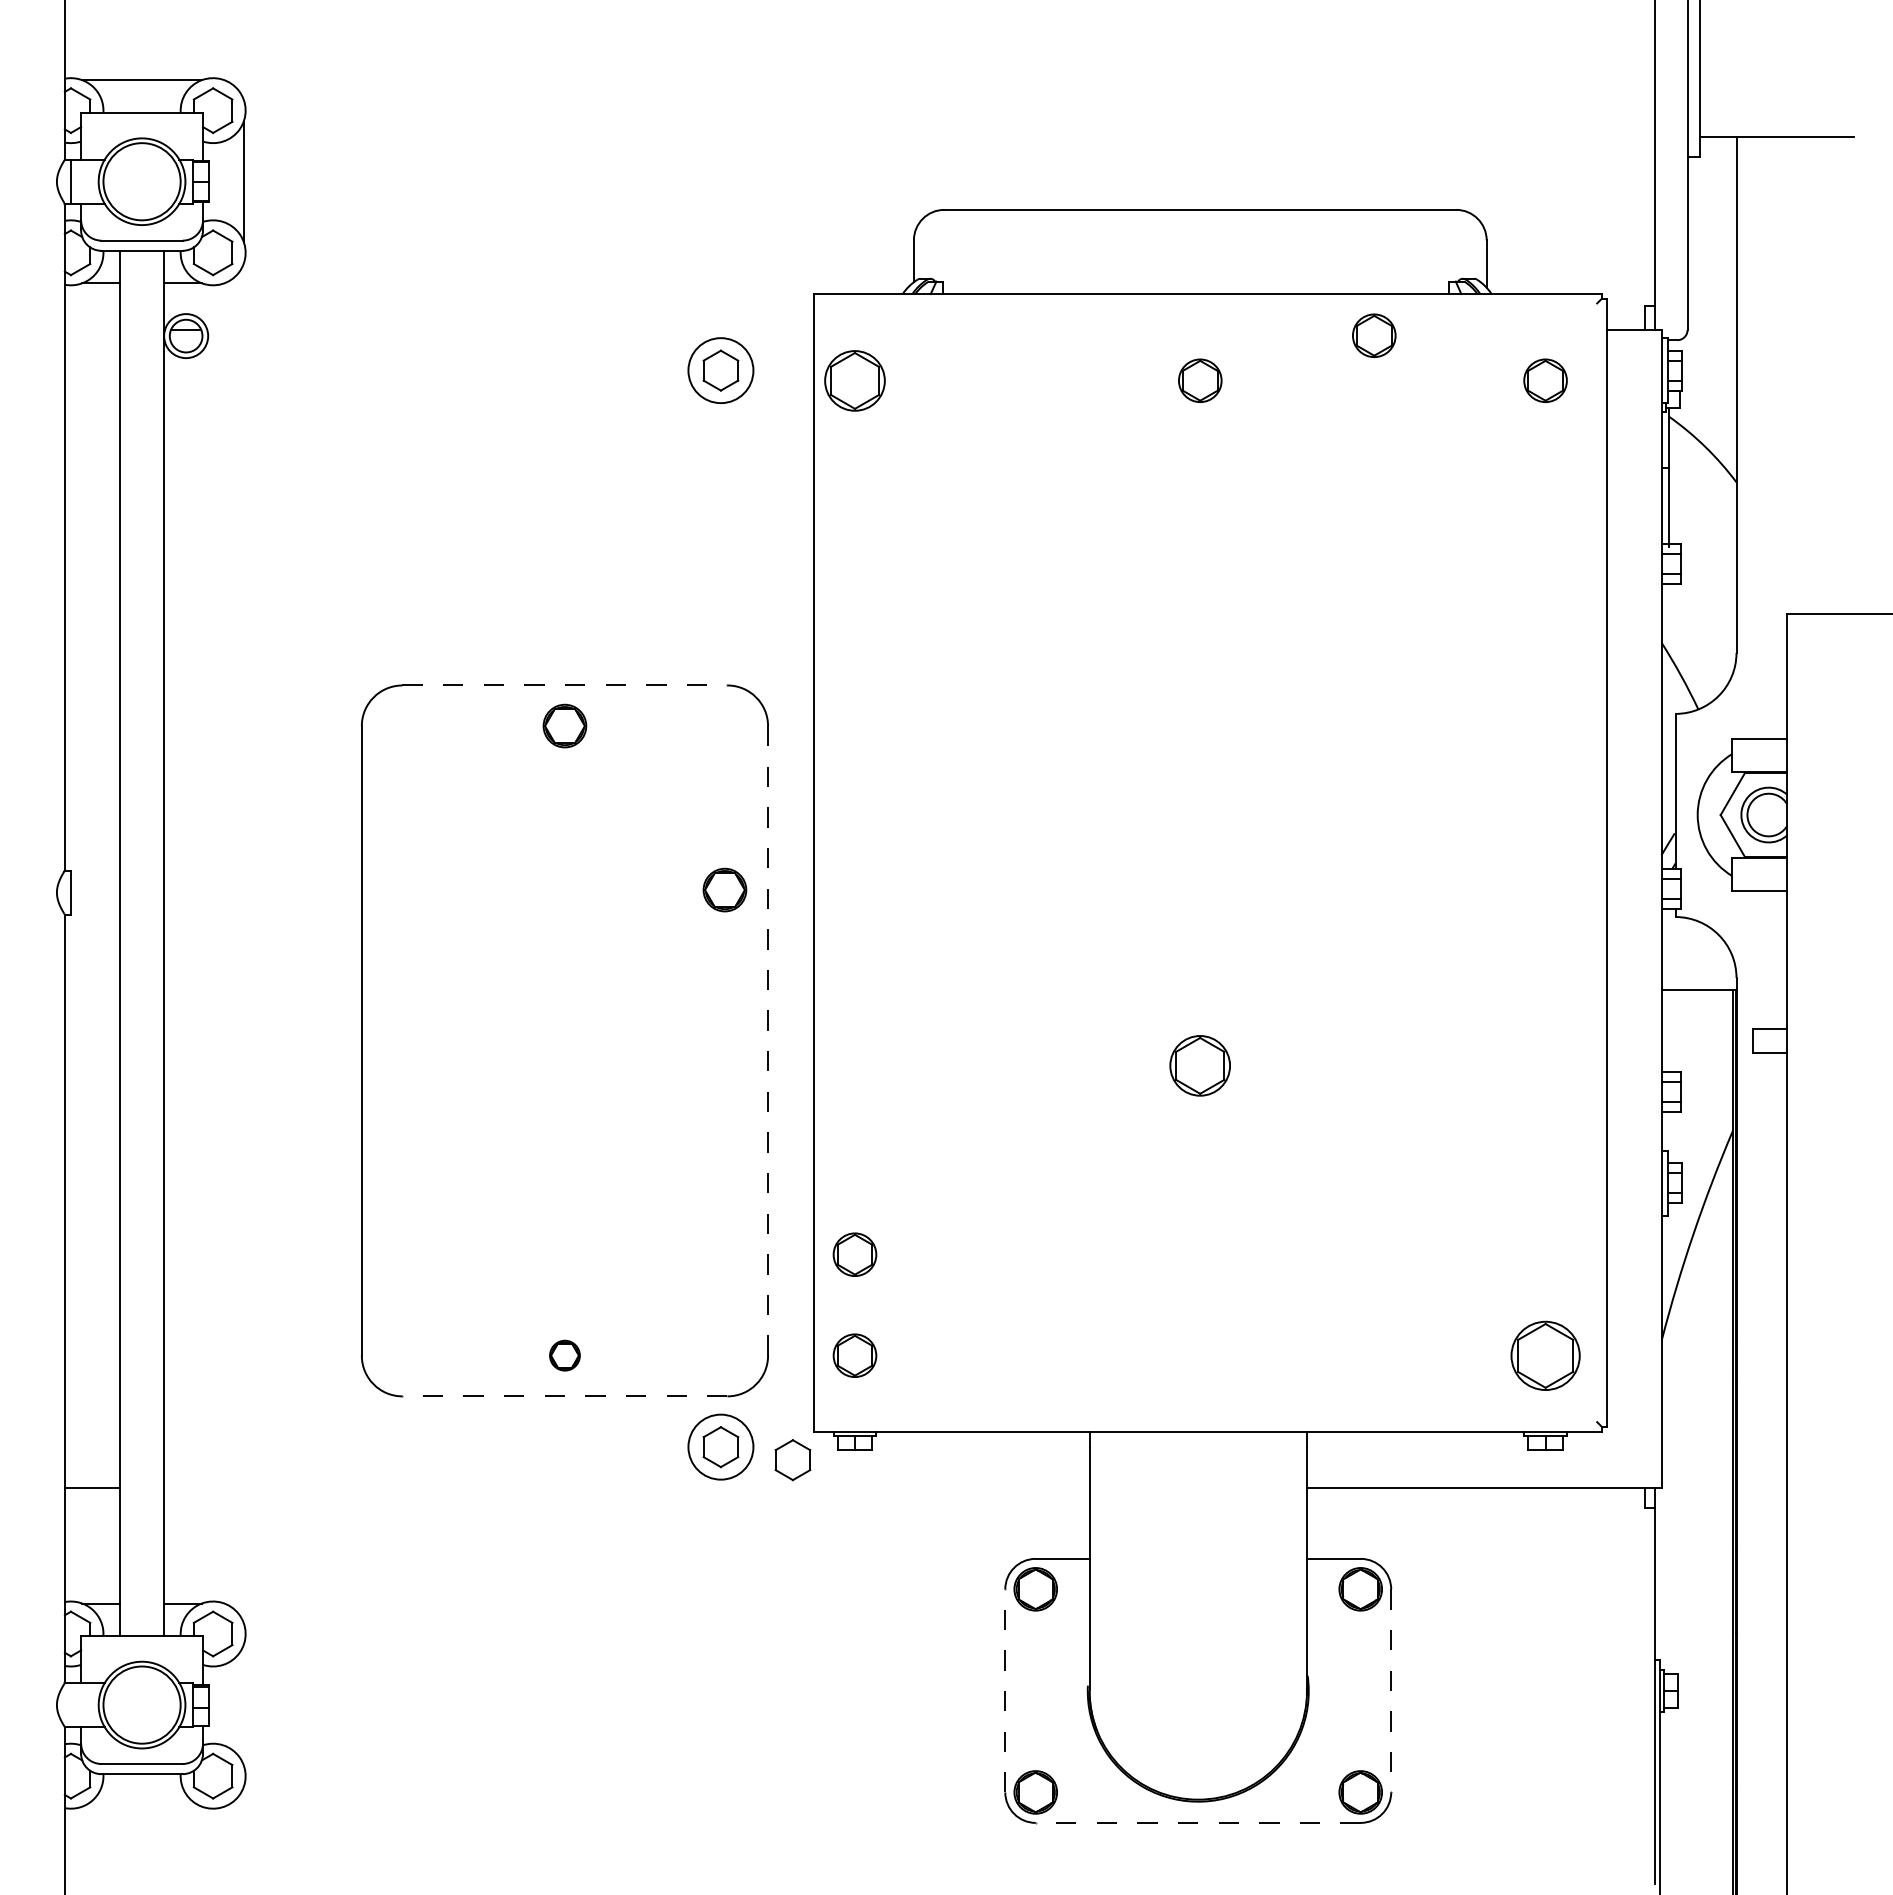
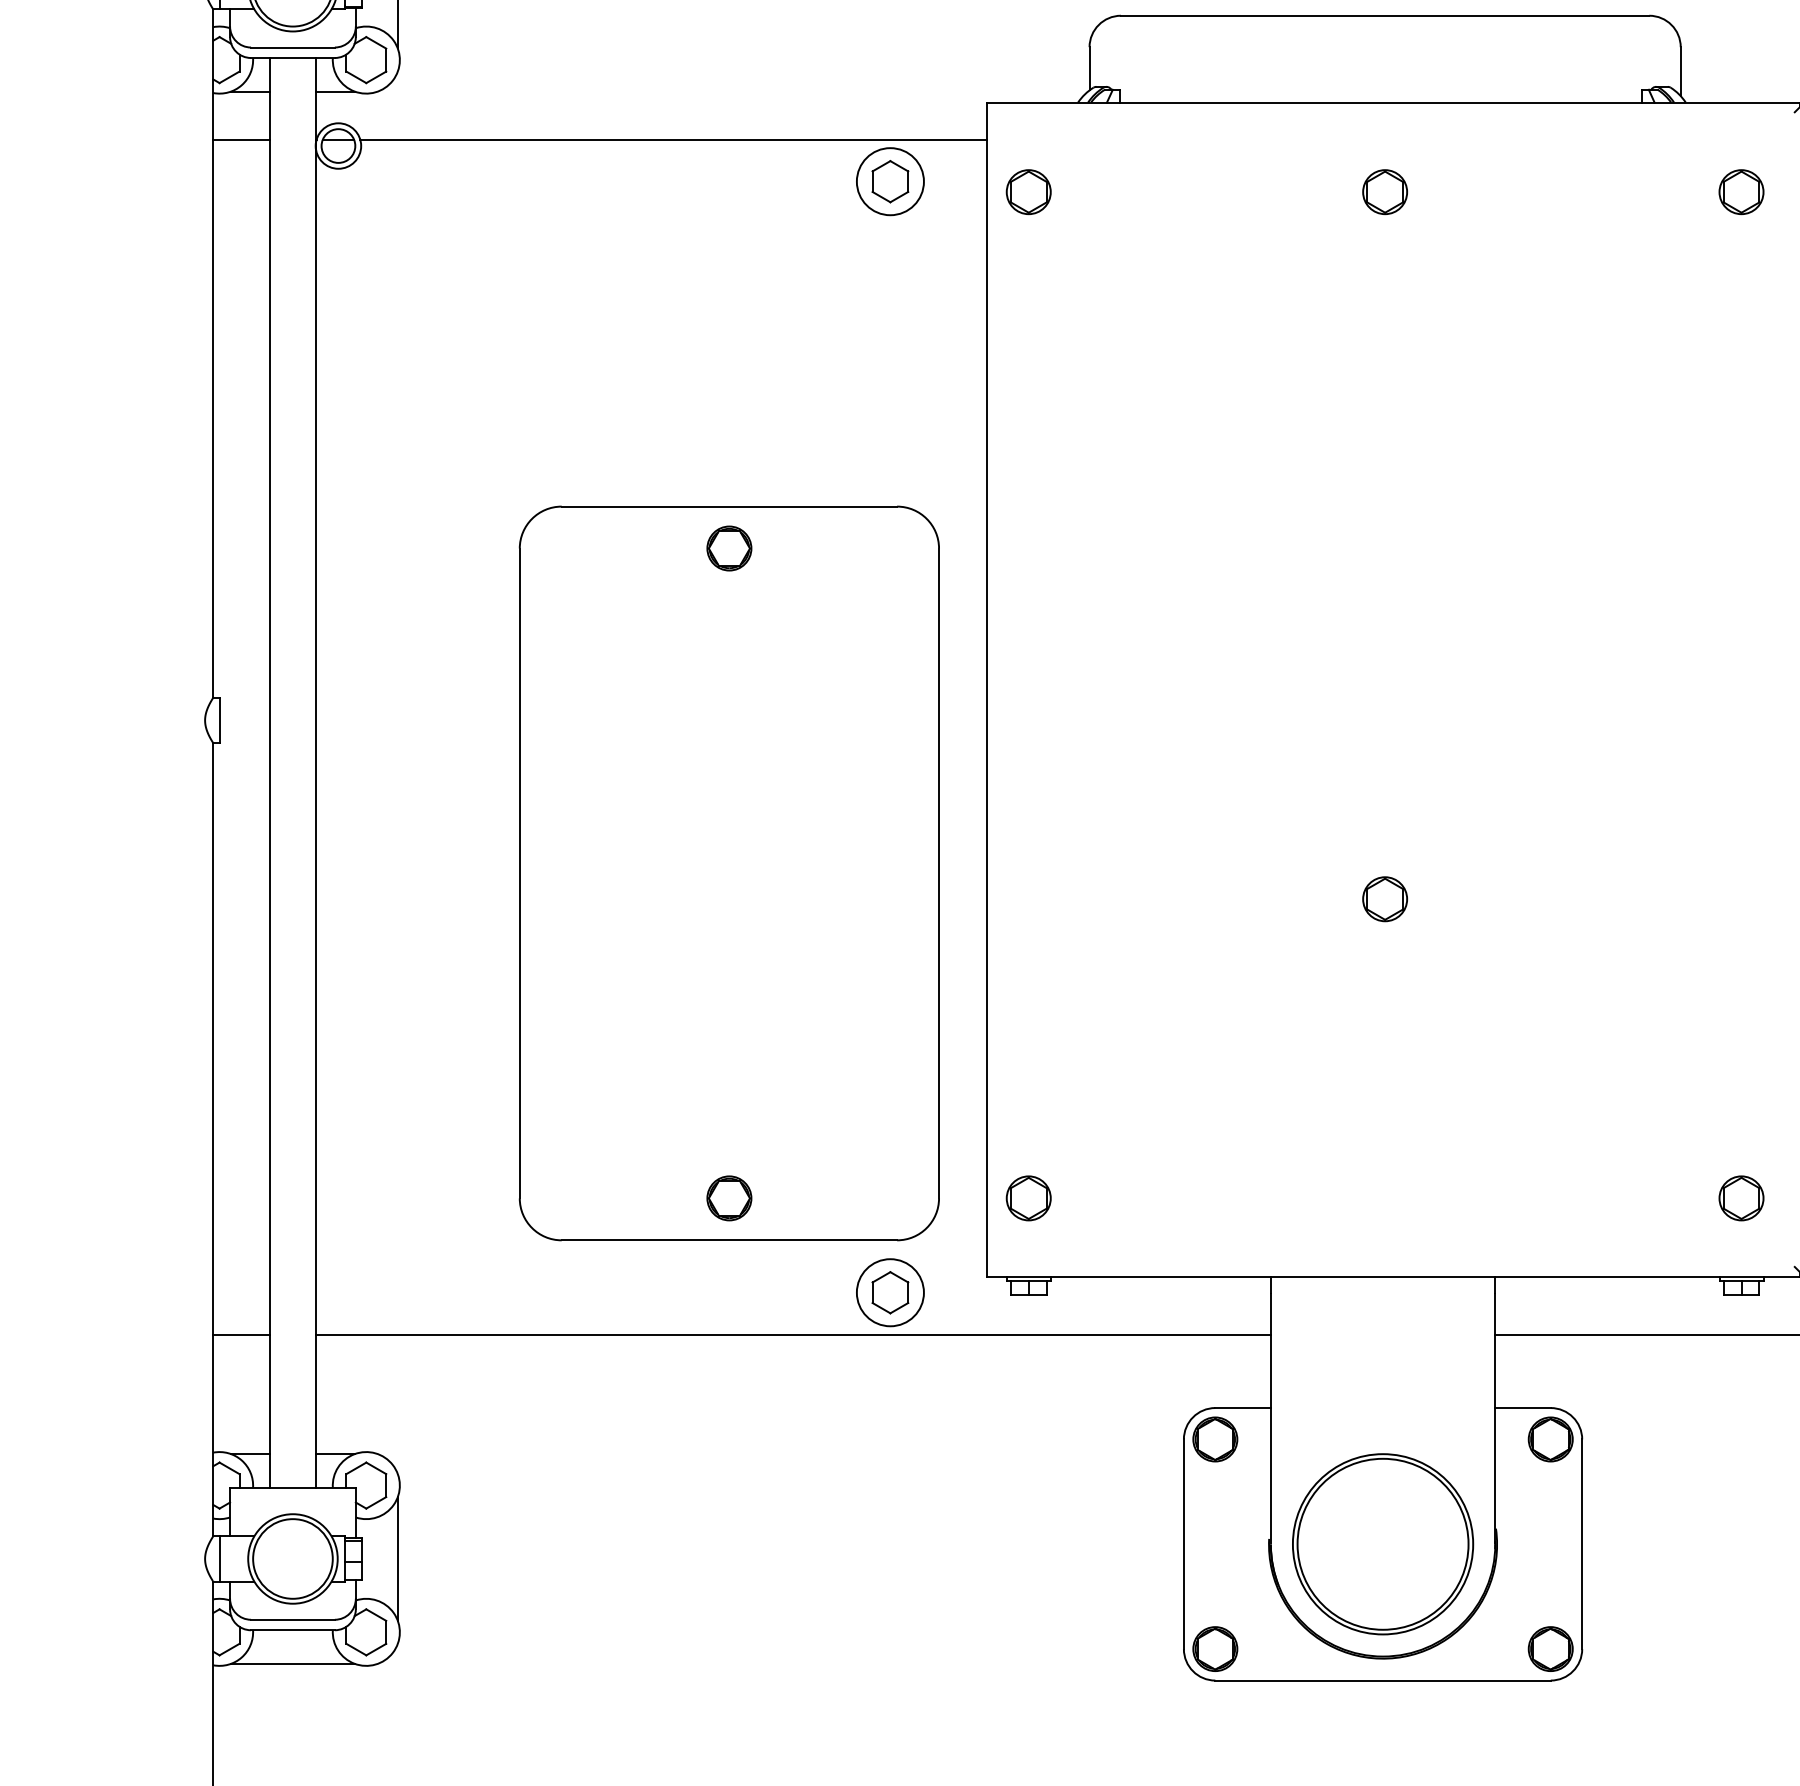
line: (92, 330) -> (241, 140), added
line: (510, 330) -> (673, 140), added
part: (1374, 335) -> (1564, 145), removed
part: (854, 380) -> (1028, 191), size x0.71
line: (565, 685) -> (729, 506), dashed -> solid
part: (724, 889) -> (894, 717), removed
line: (768, 1040) -> (939, 873), dashed -> solid
part: (1200, 1065) -> (1385, 898), size x0.71
part: (854, 1254) -> (1028, 1093), removed
part: (564, 1355) -> (728, 1198), size x1.43
part: (1545, 1355) -> (1741, 1198), size x0.62
line: (564, 1396) -> (728, 1240), dashed -> solid
part: (792, 1460) -> (964, 1306), removed
line: (626, 1487) -> (792, 1334), added
line: (1005, 1690) -> (1184, 1543), dashed -> solid
part: (1198, 1690) -> (1383, 1543), added
line: (1391, 1690) -> (1582, 1543), dashed -> solid
line: (243, 1704) -> (397, 1558), added
line: (70, 1705) -> (219, 1559), added
line: (141, 1806) -> (292, 1663), added
line: (1197, 1822) -> (1382, 1680), dashed -> solid

